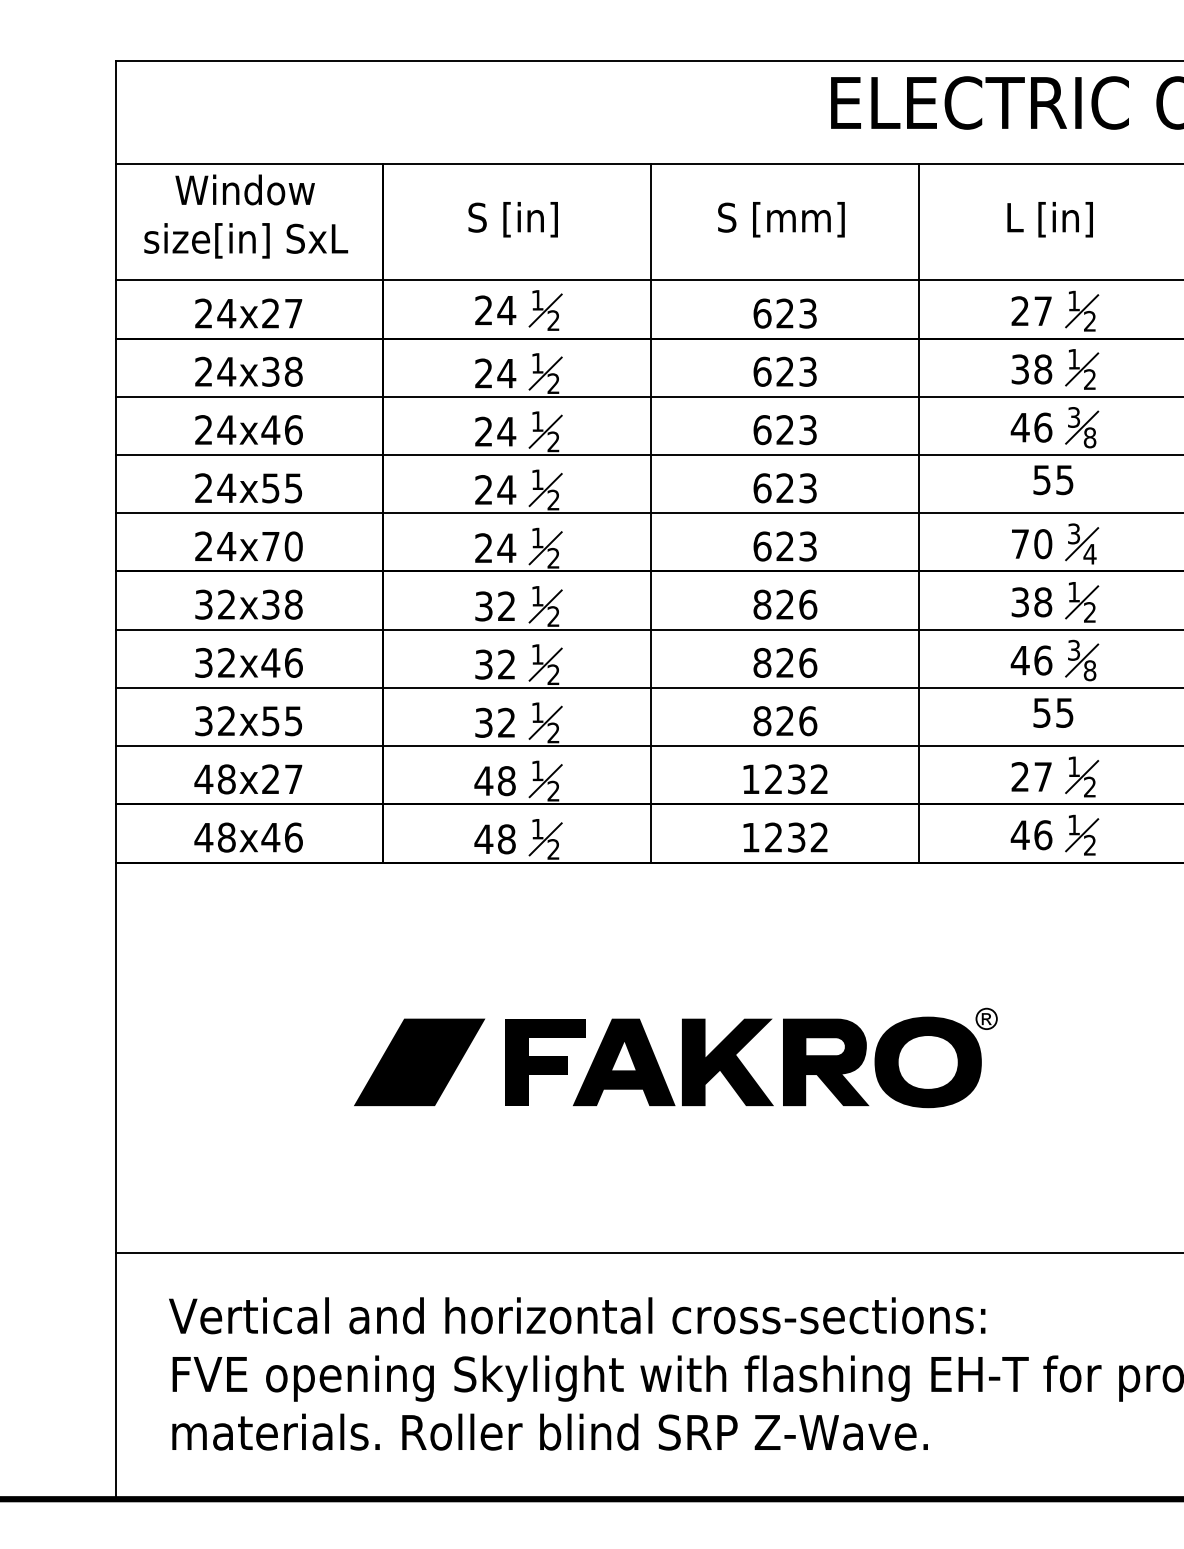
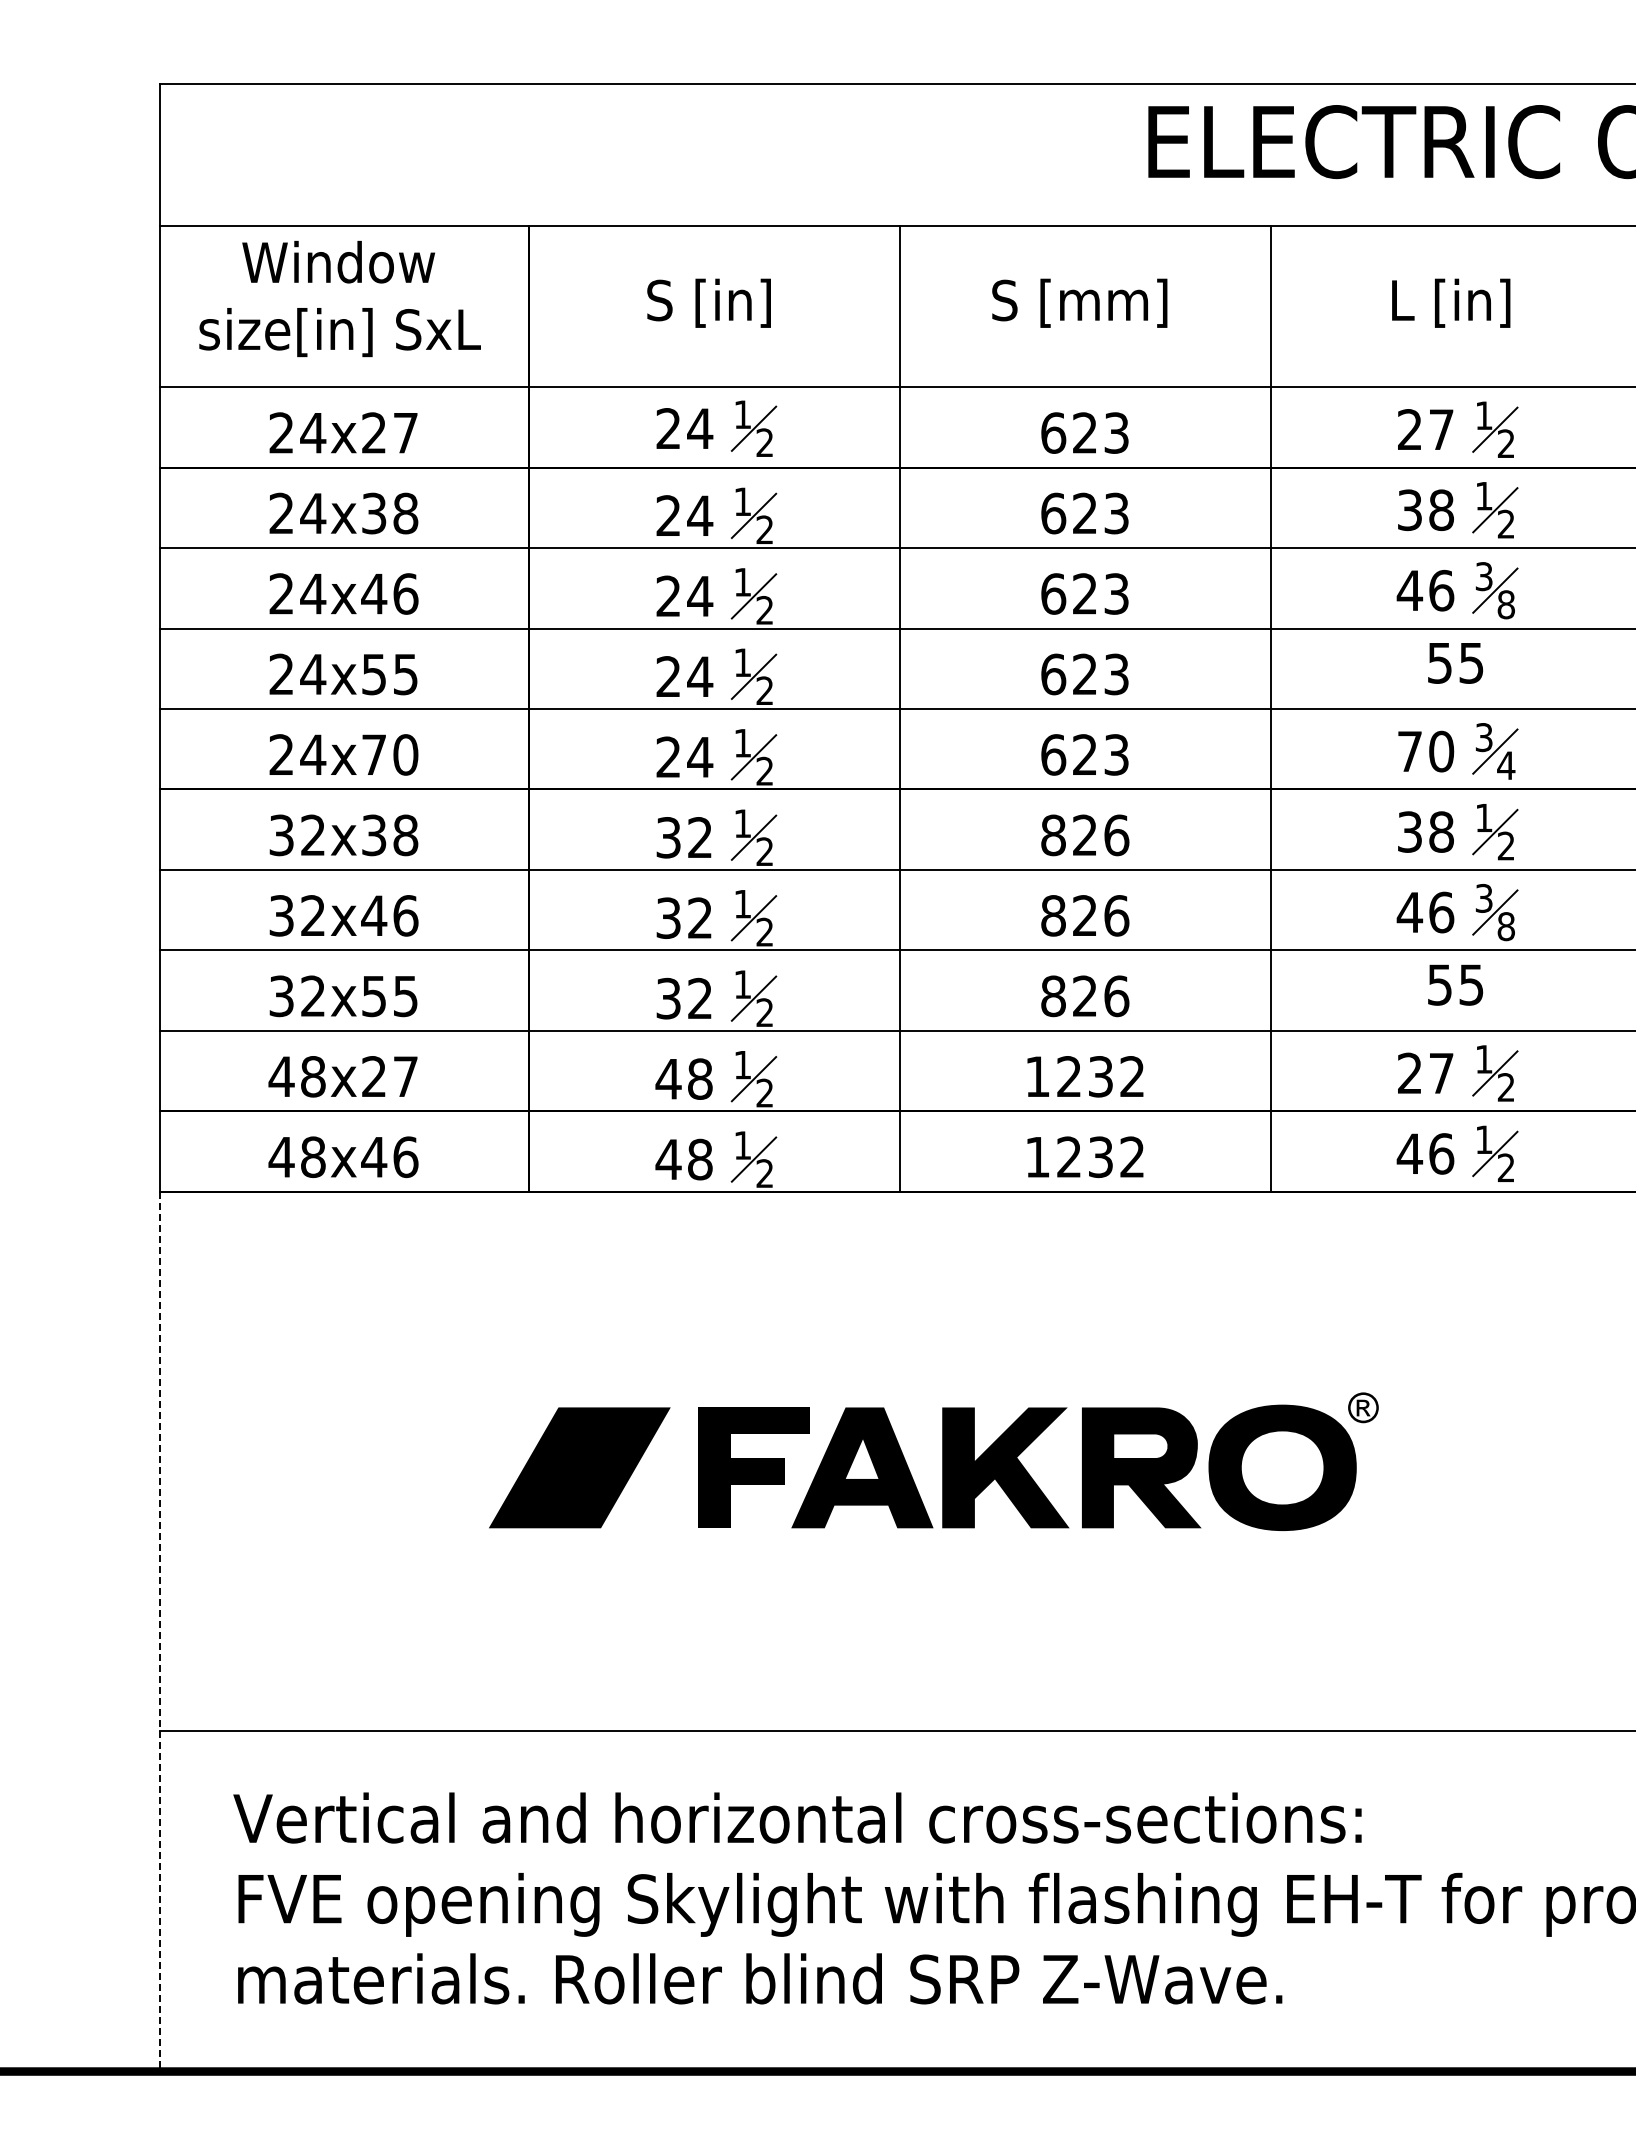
line: (115, 1180) -> (159, 1631), solid -> dashed

